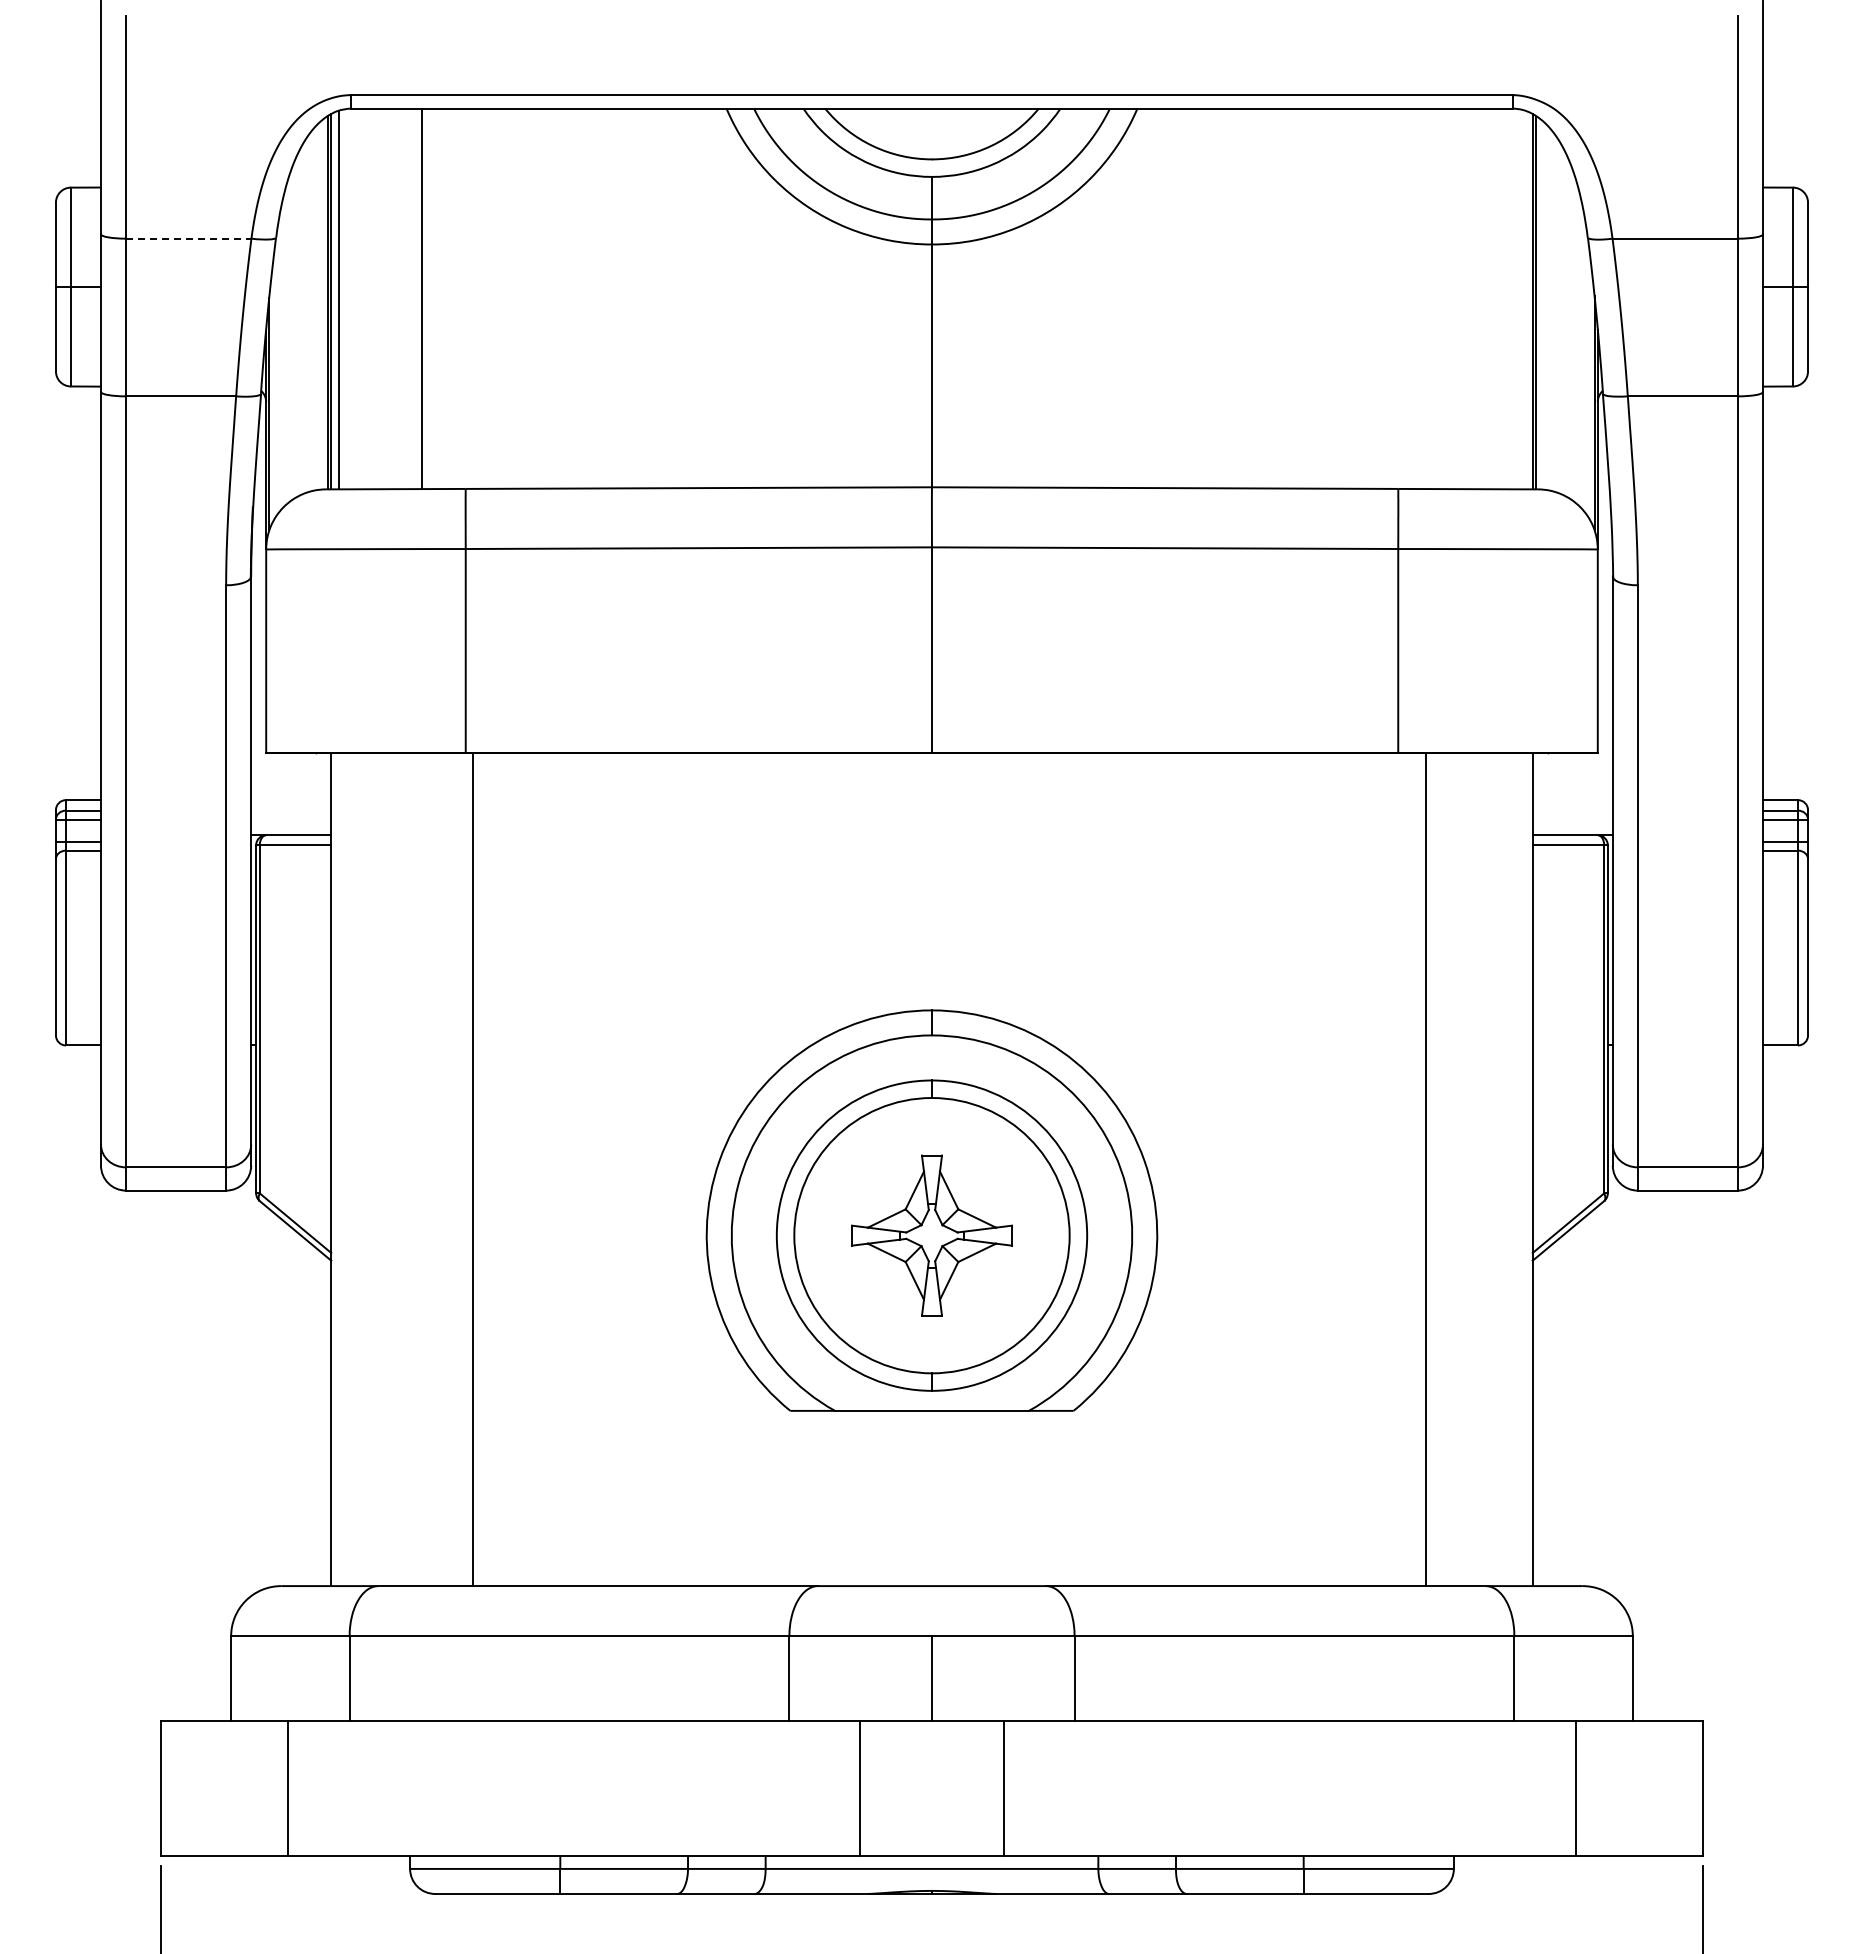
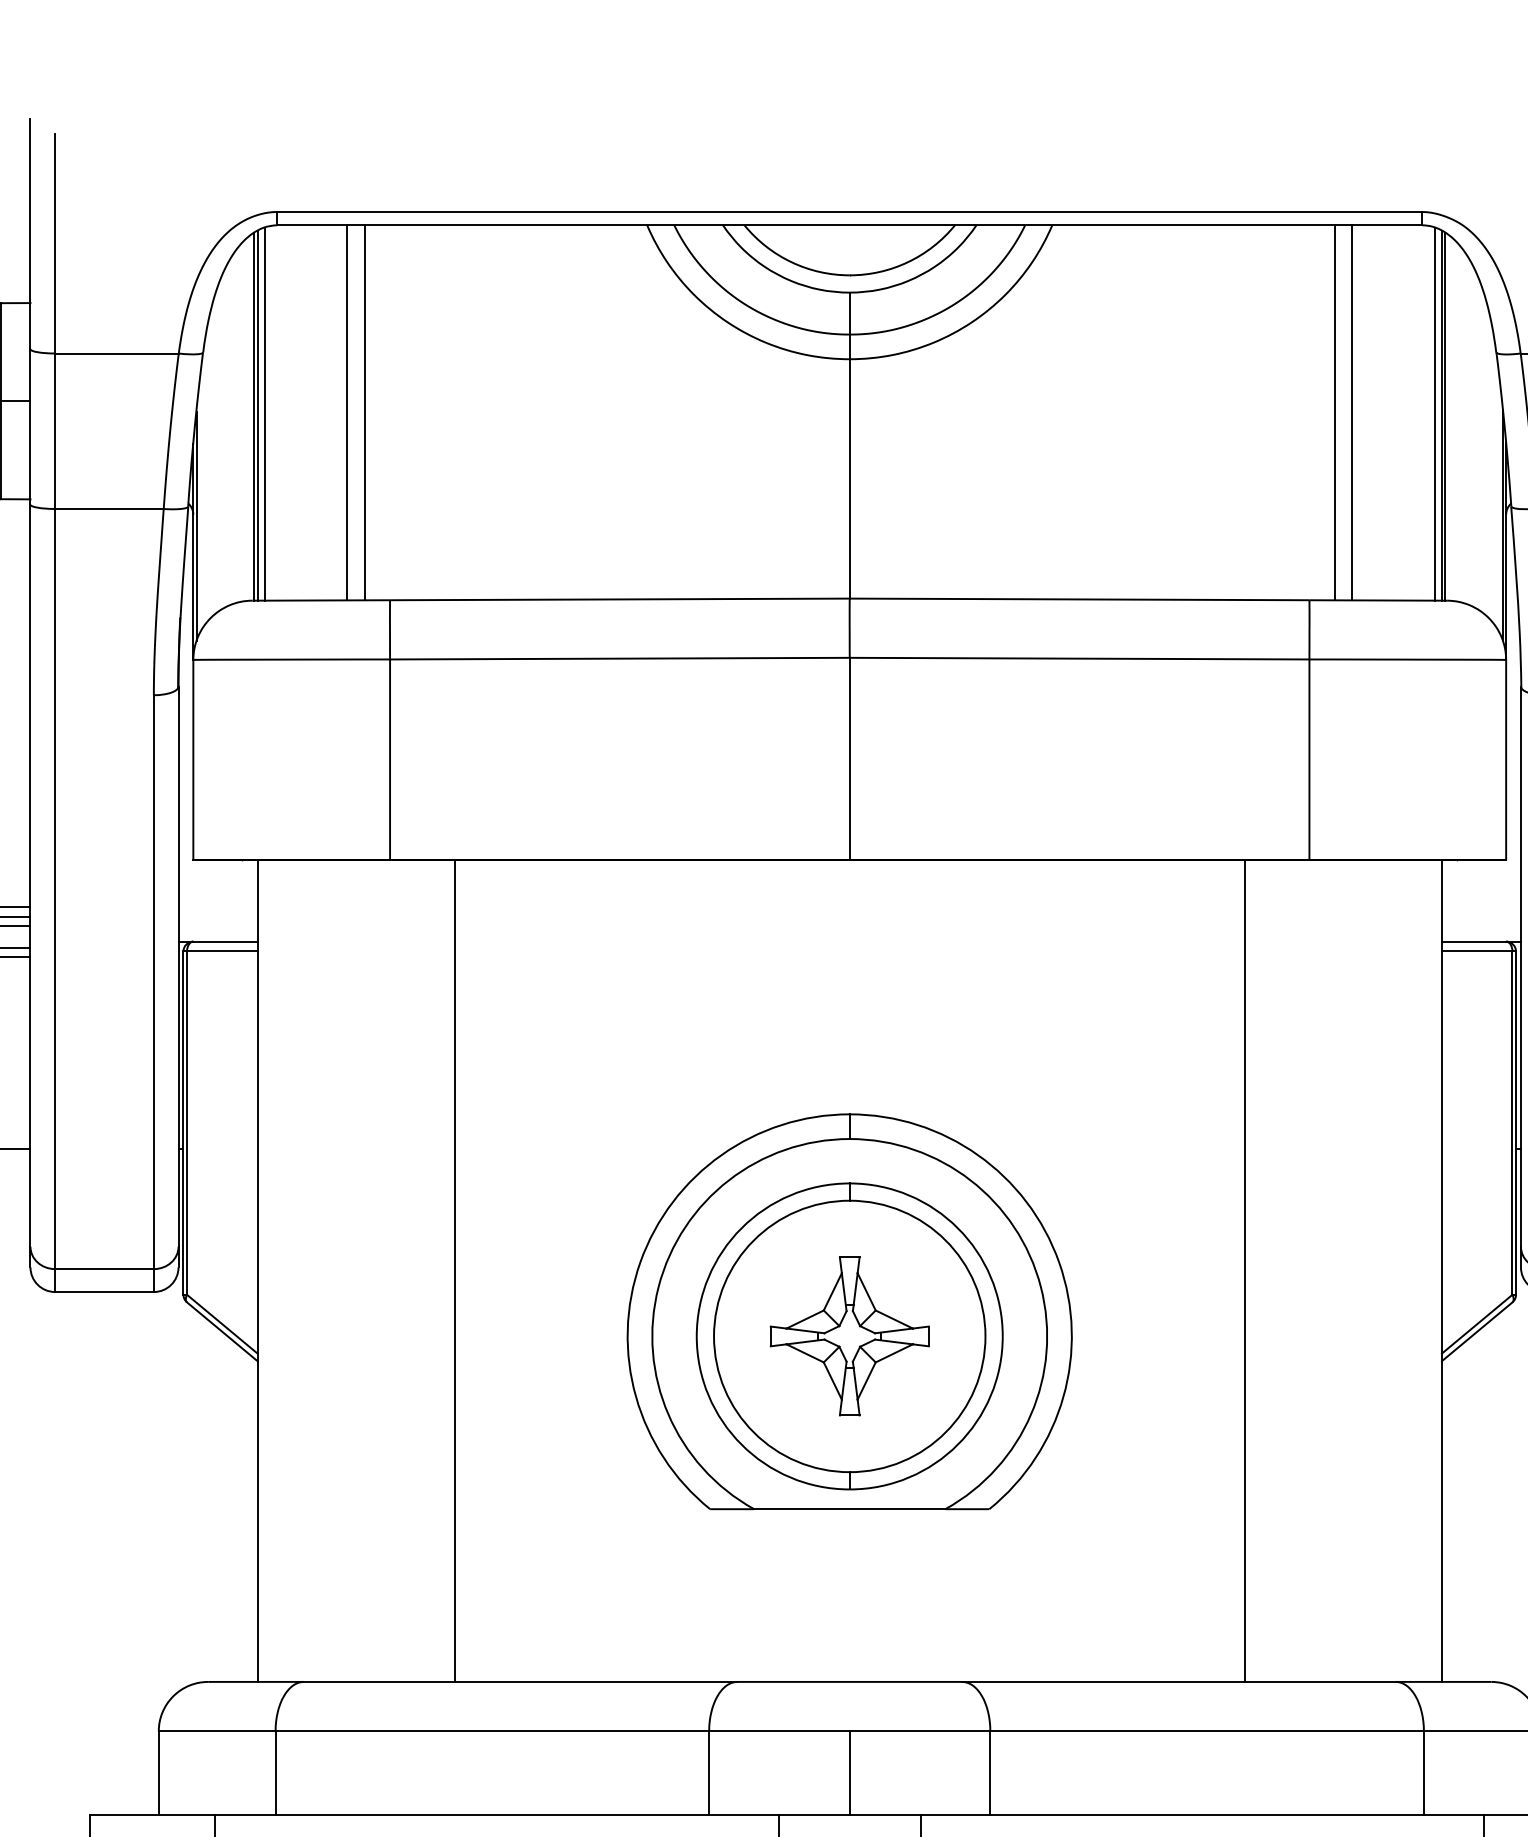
line: (188, 238) -> (116, 353), dashed -> solid
line: (439, 298) -> (364, 412), added
line: (1424, 298) -> (1335, 412), added
line: (1441, 298) -> (1352, 412), added
line: (1525, 299) -> (1434, 413), added
line: (472, 1169) -> (454, 1271), moved
line: (1426, 1169) -> (1244, 1271), moved

